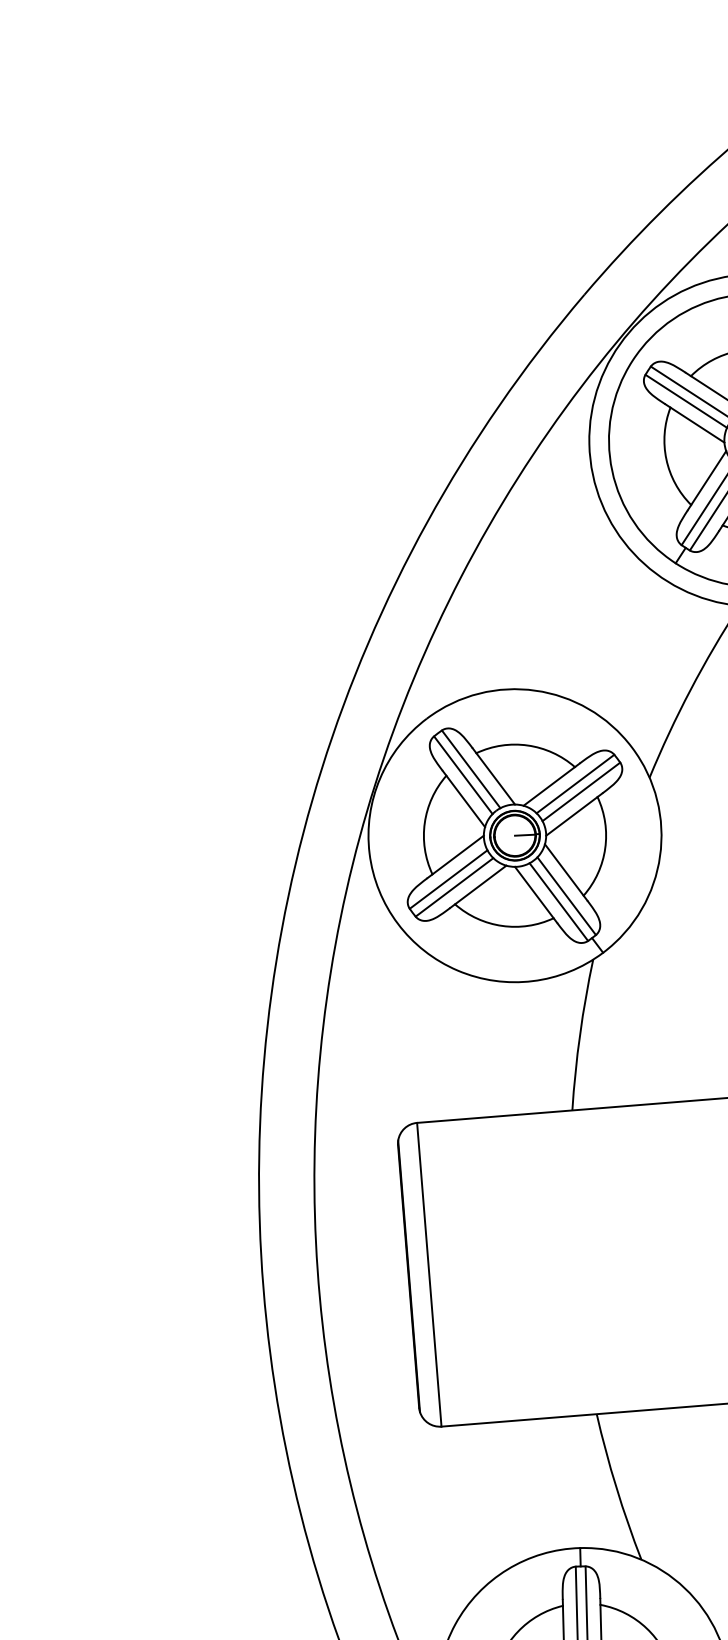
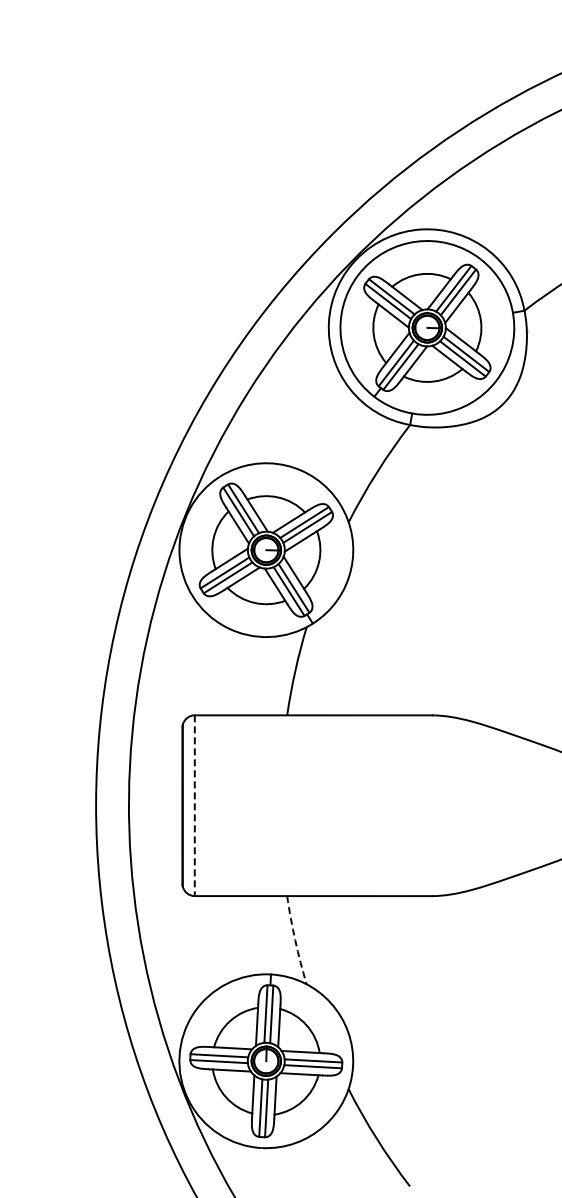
line: (428, 1276) -> (194, 806), solid -> dashed
arc: (616, 1487) -> (295, 940), solid -> dashed

